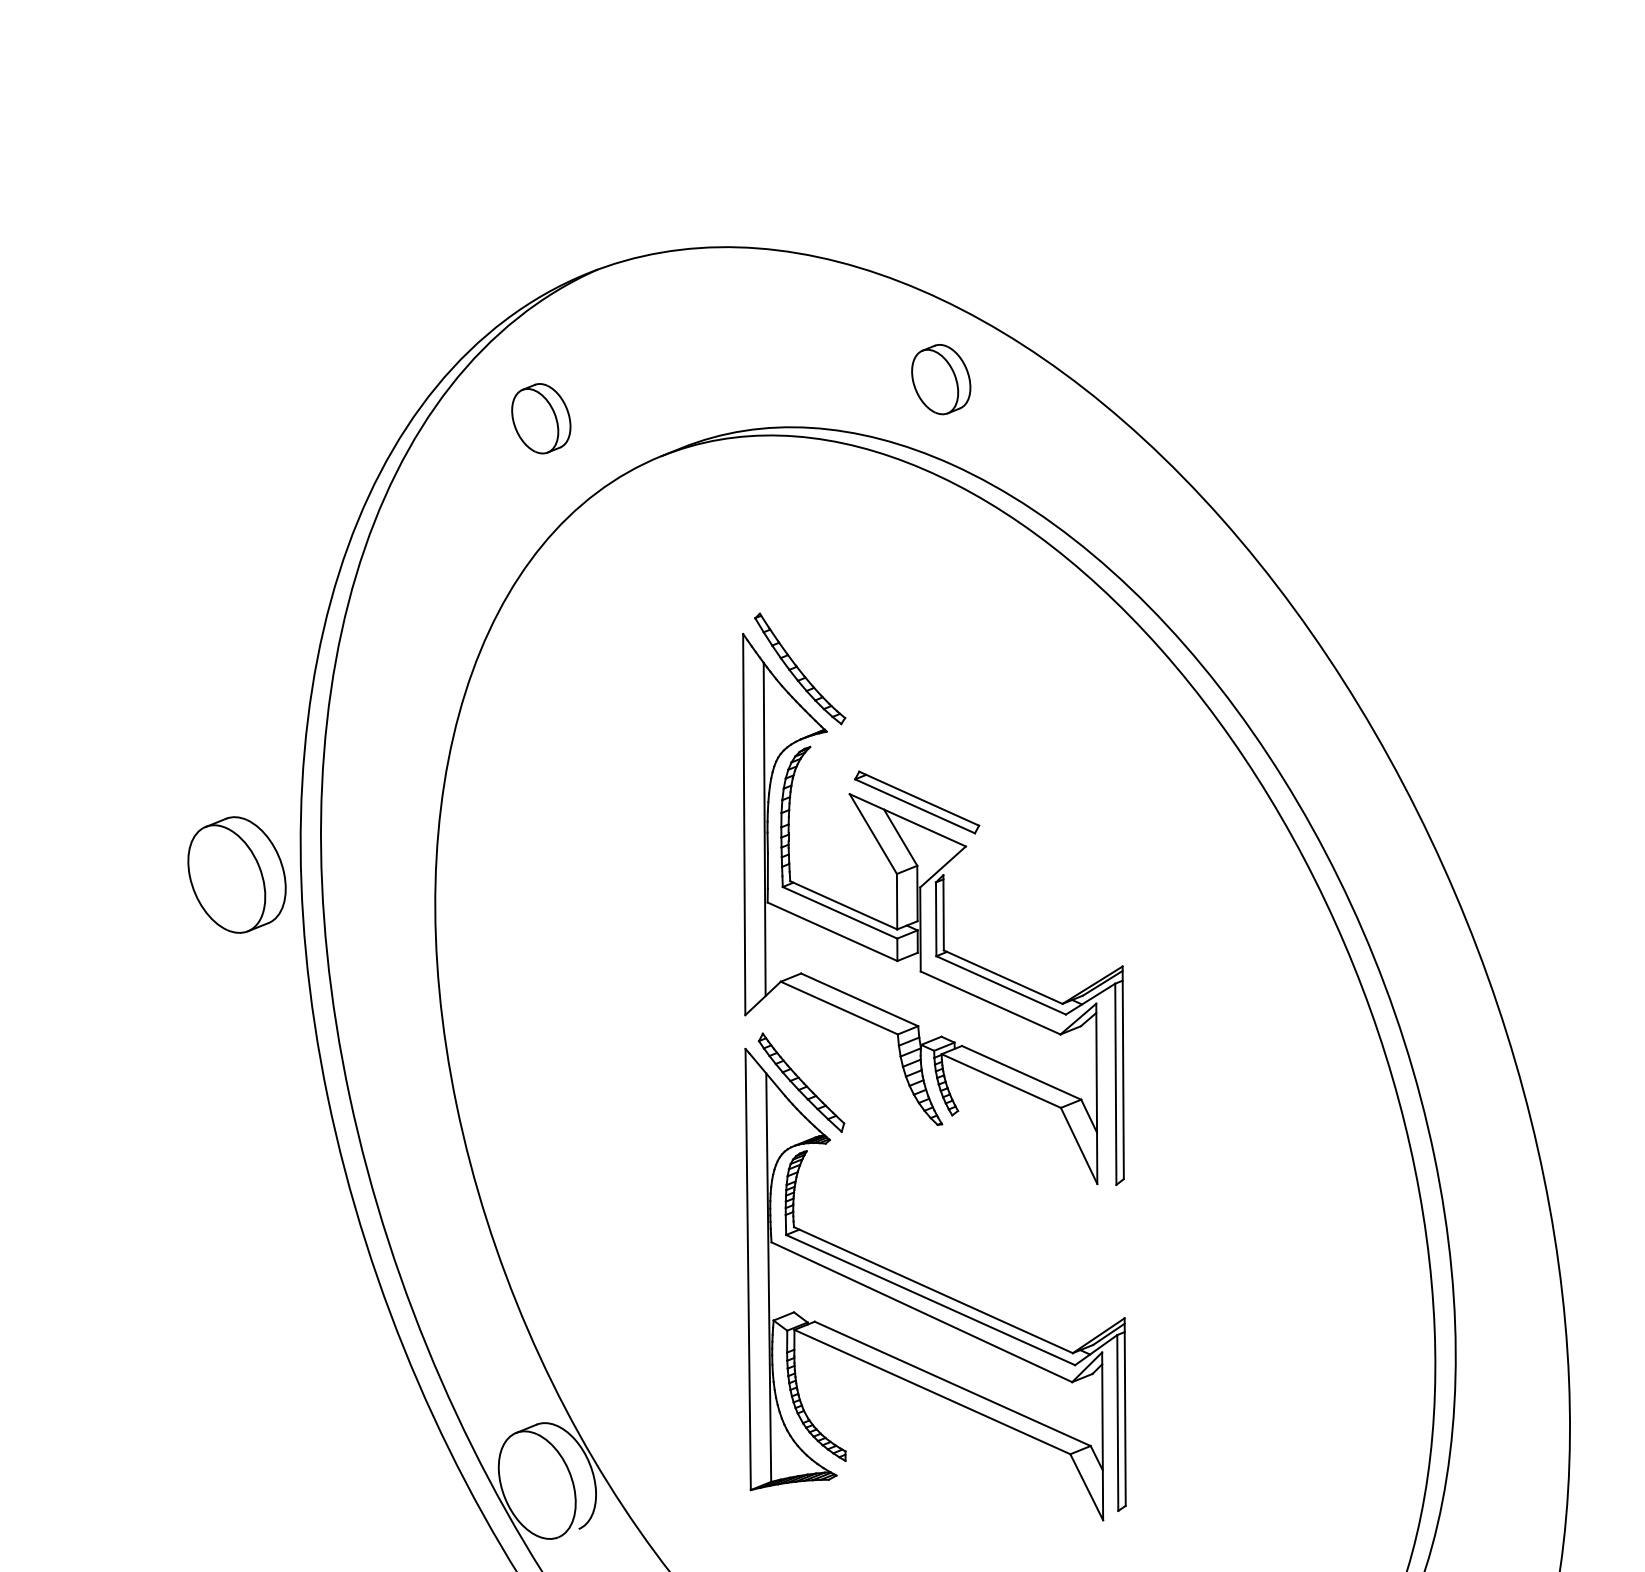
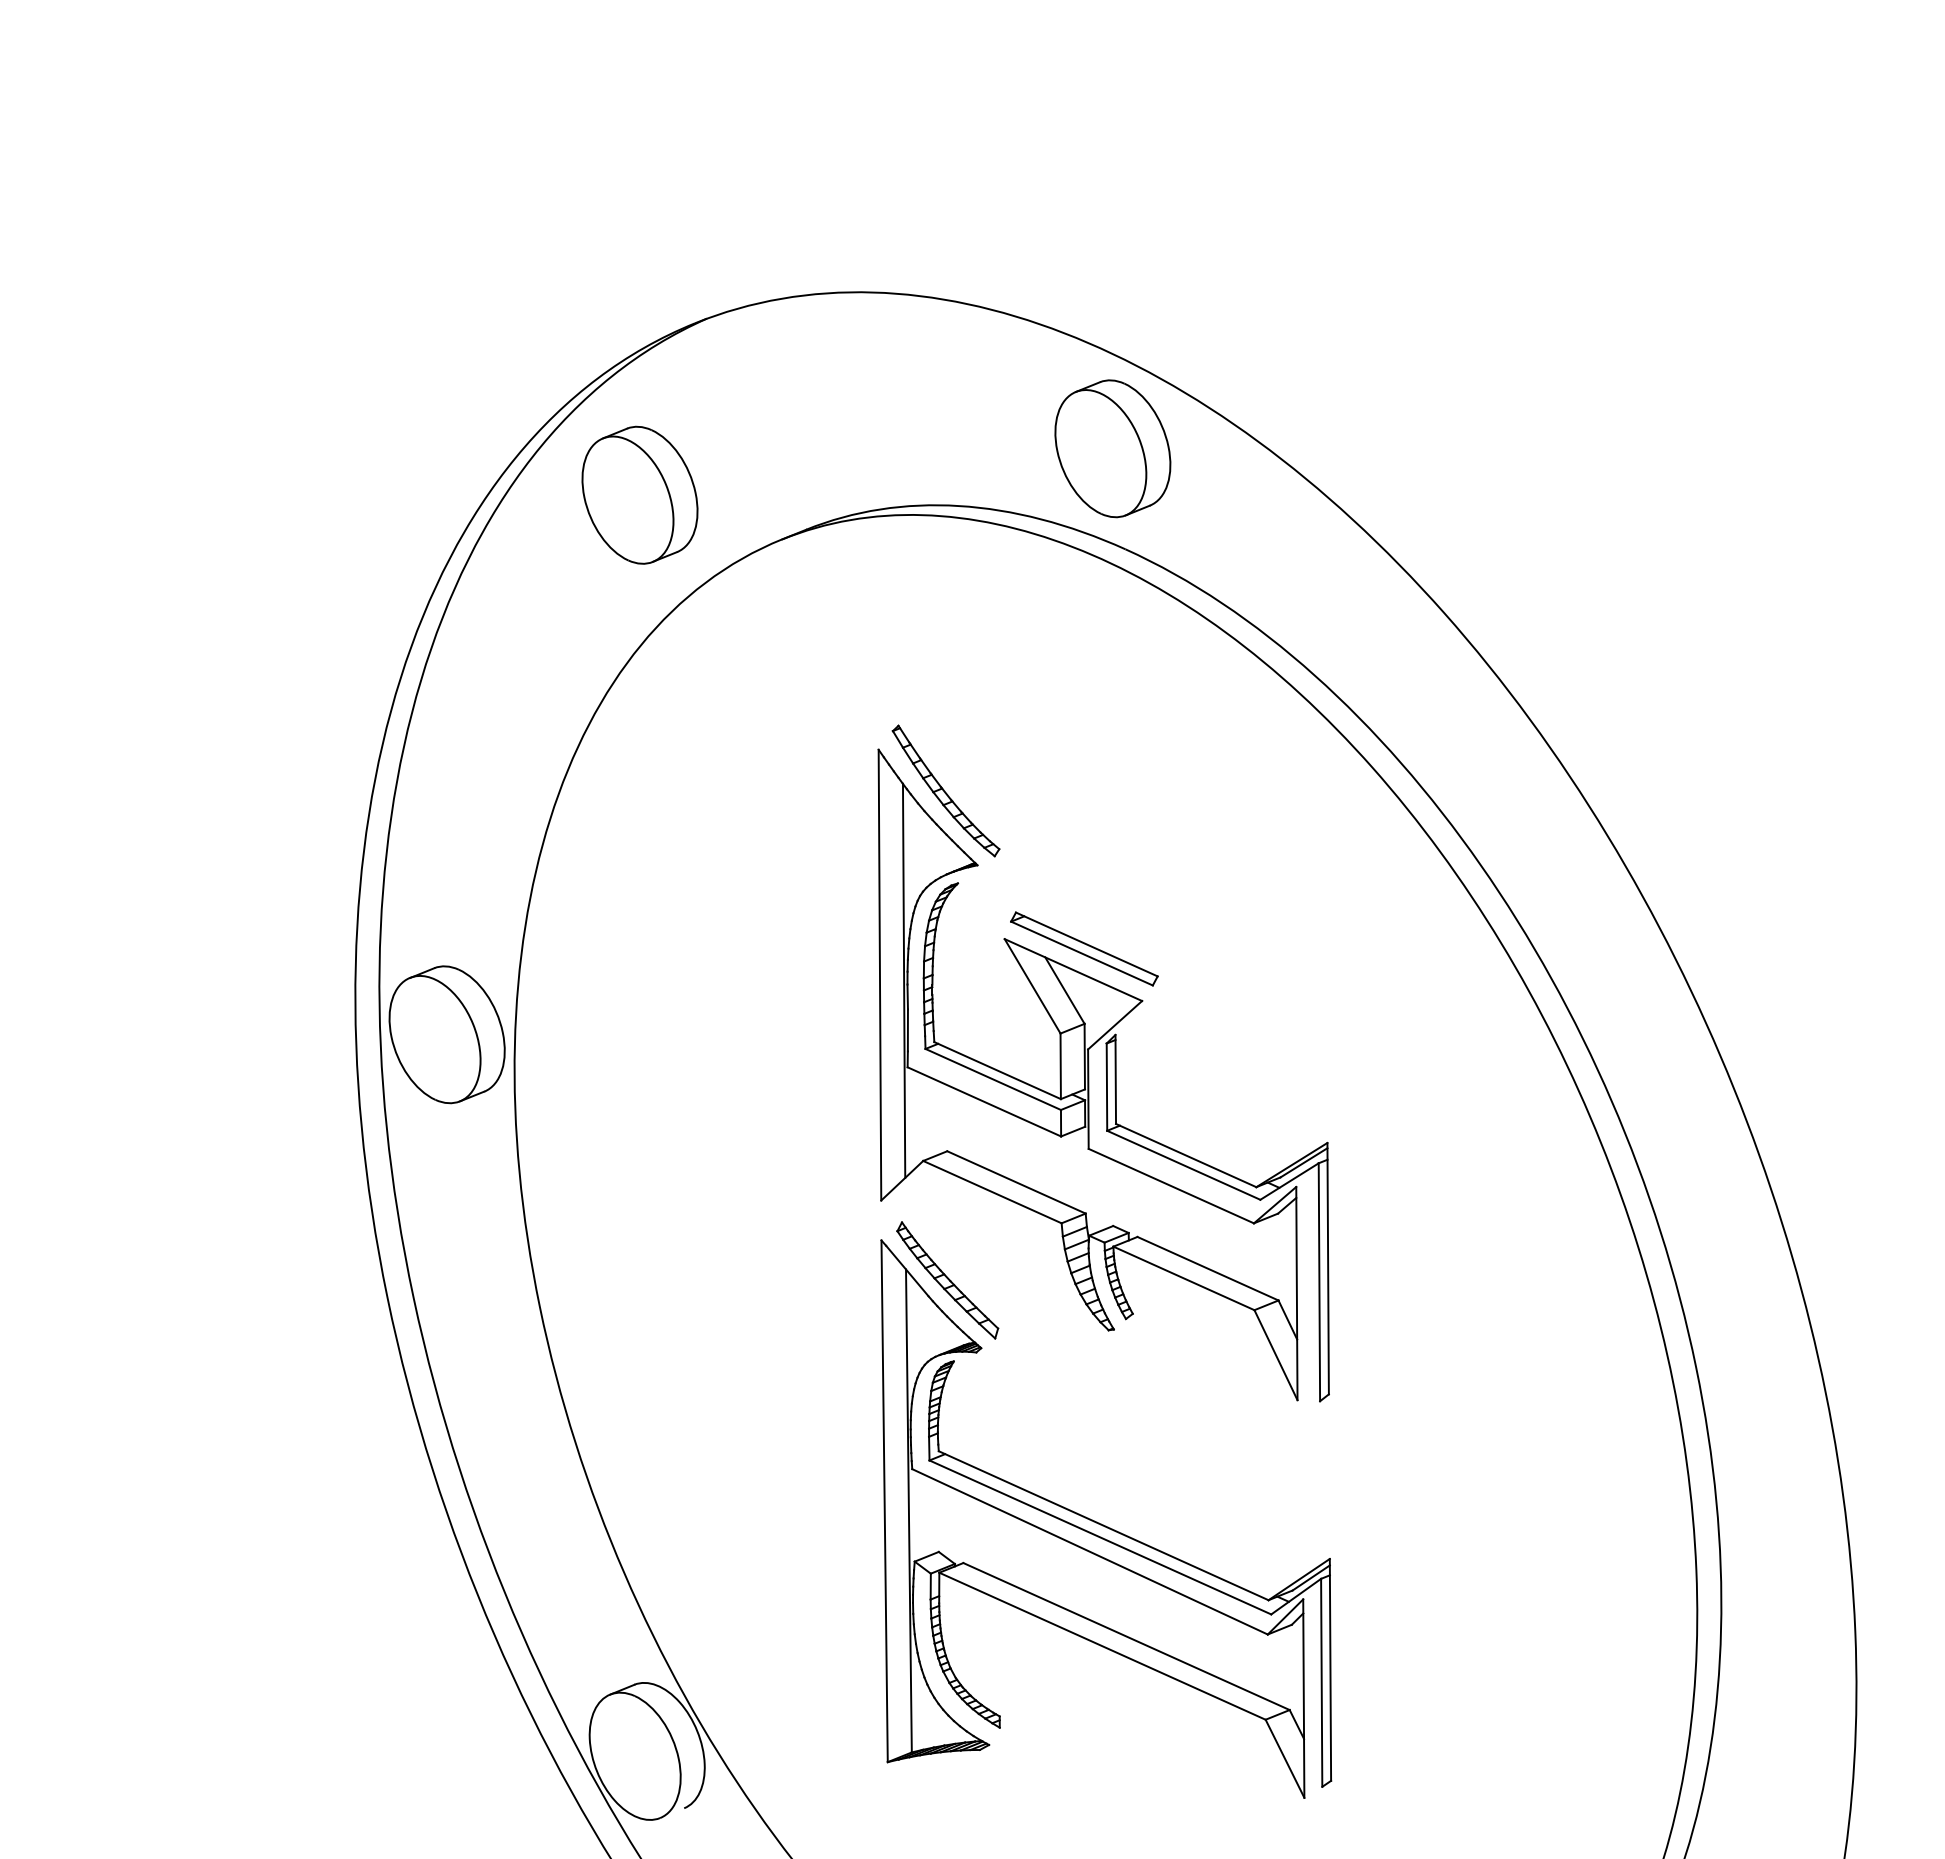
part: (940, 379) -> (1112, 448), size x1.67
part: (540, 418) -> (639, 494), size x1.67
part: (236, 874) -> (446, 1034), moved

